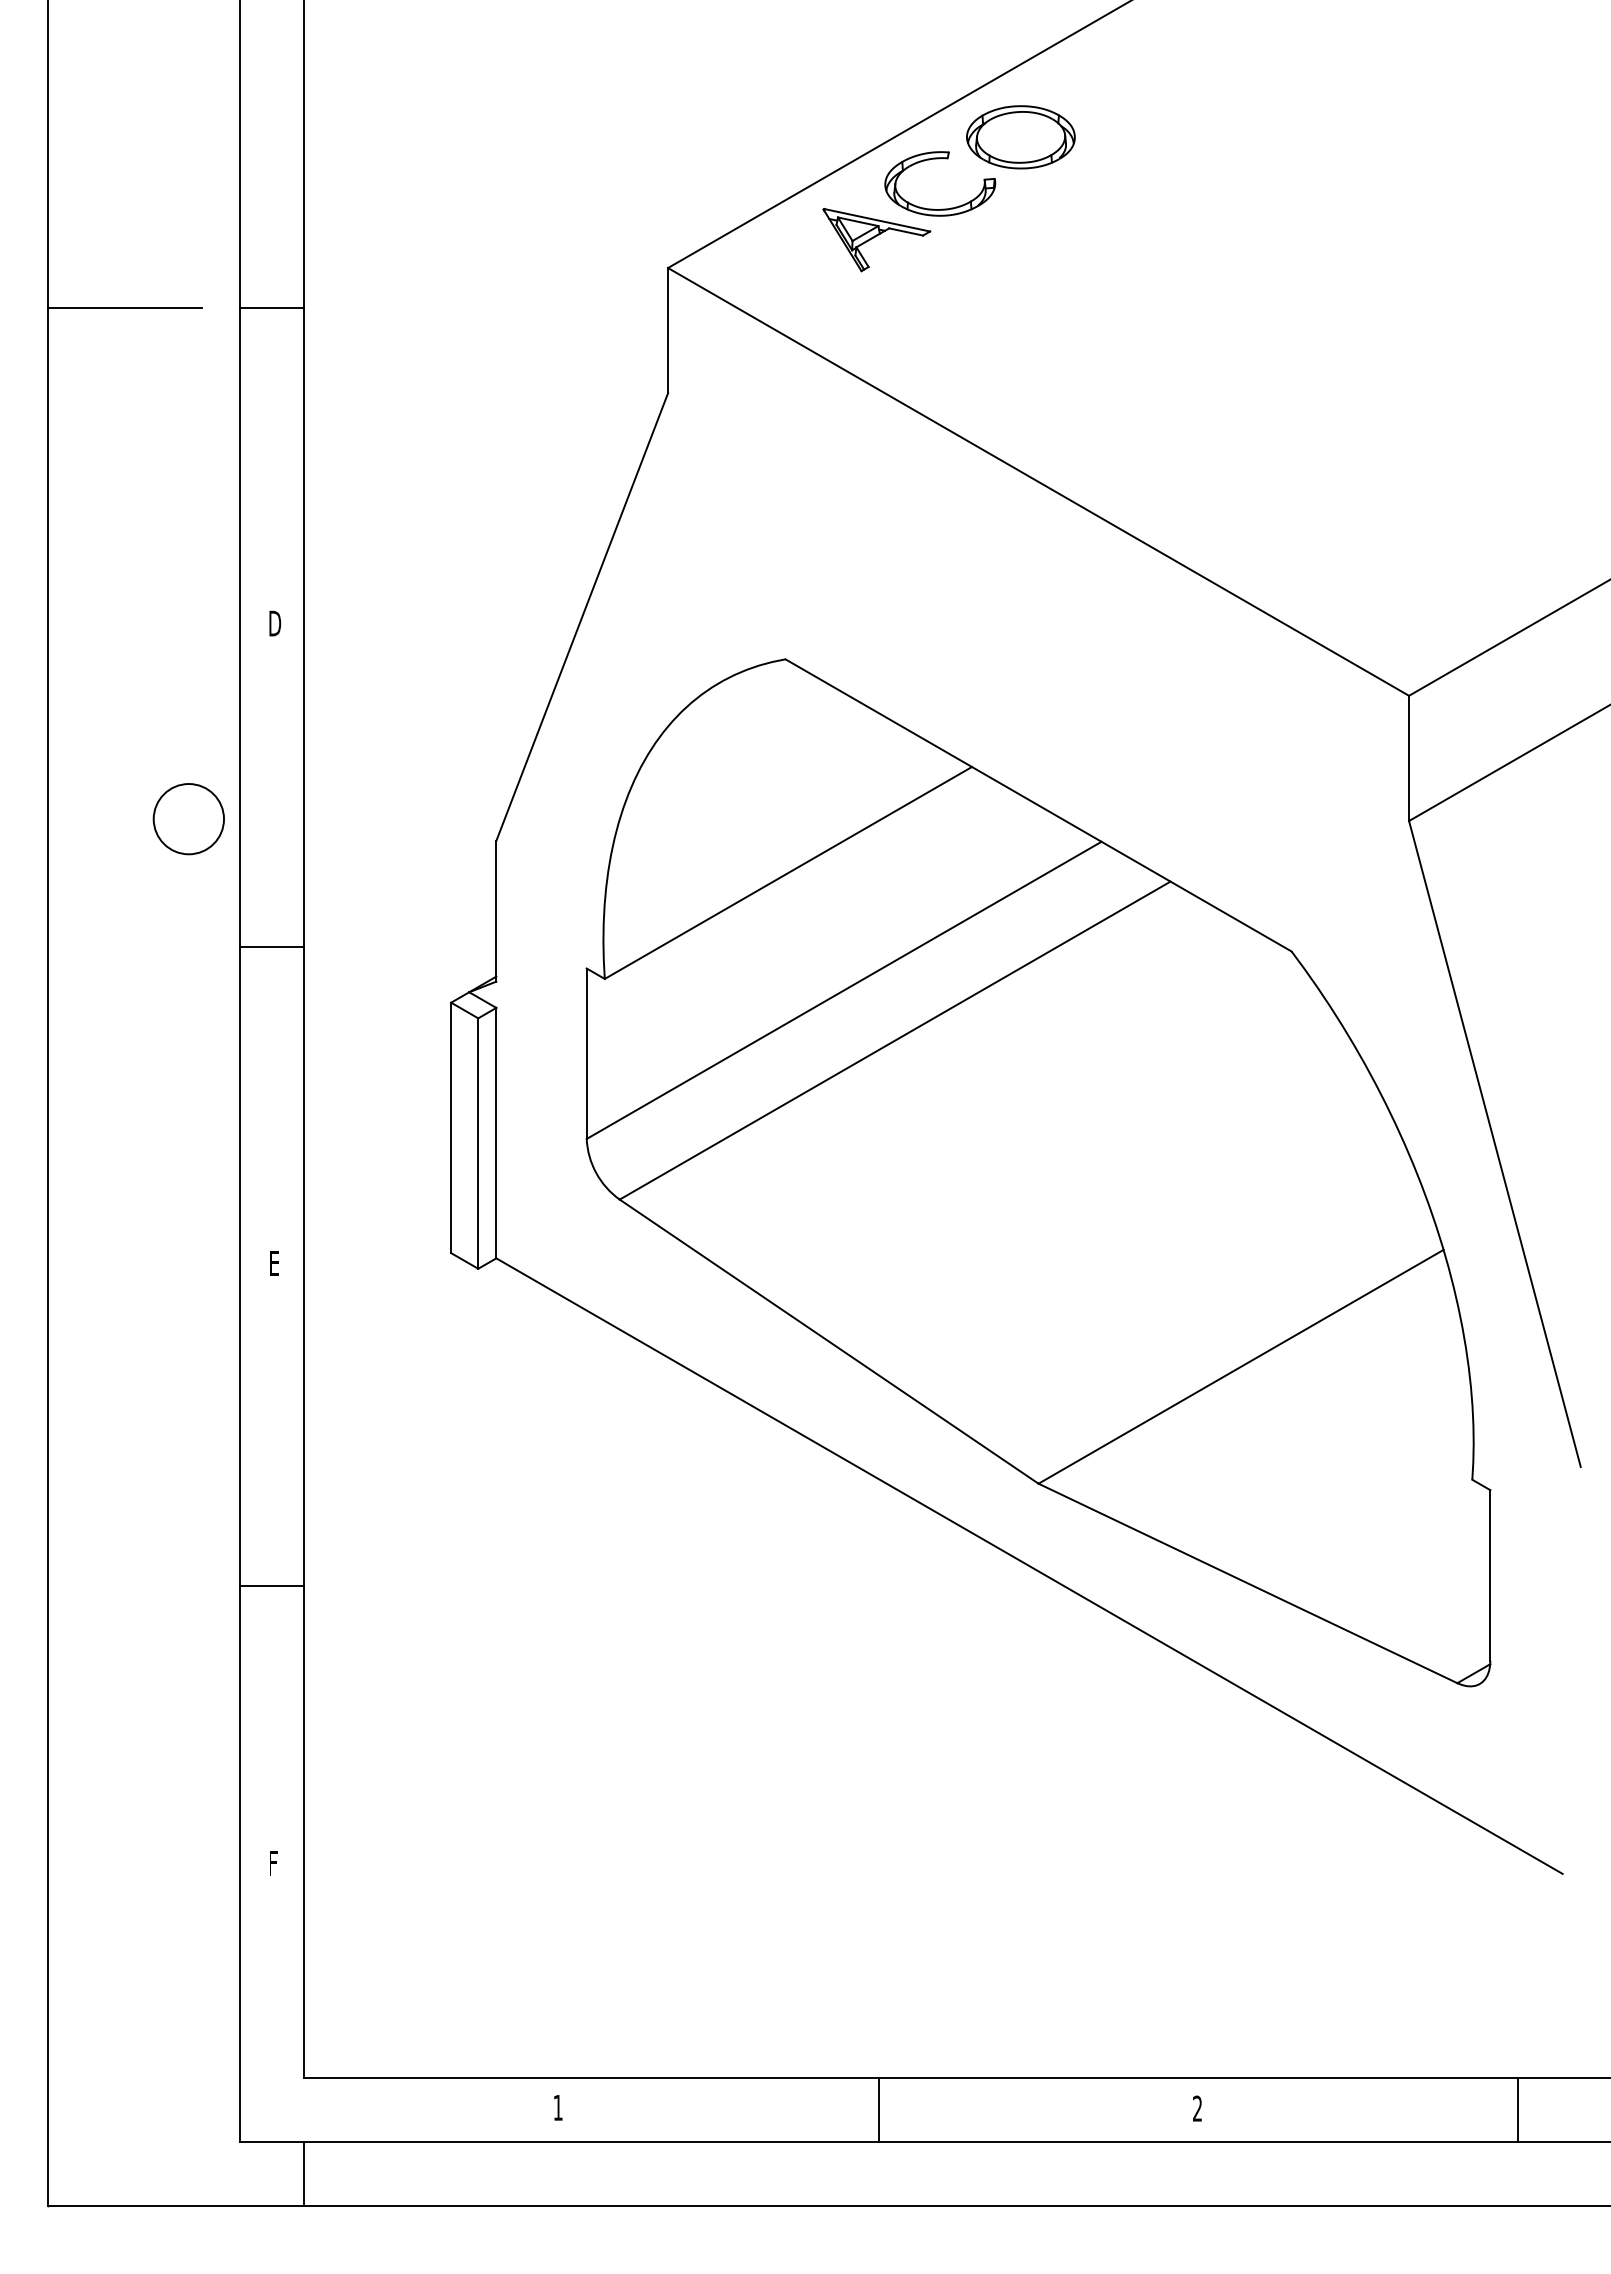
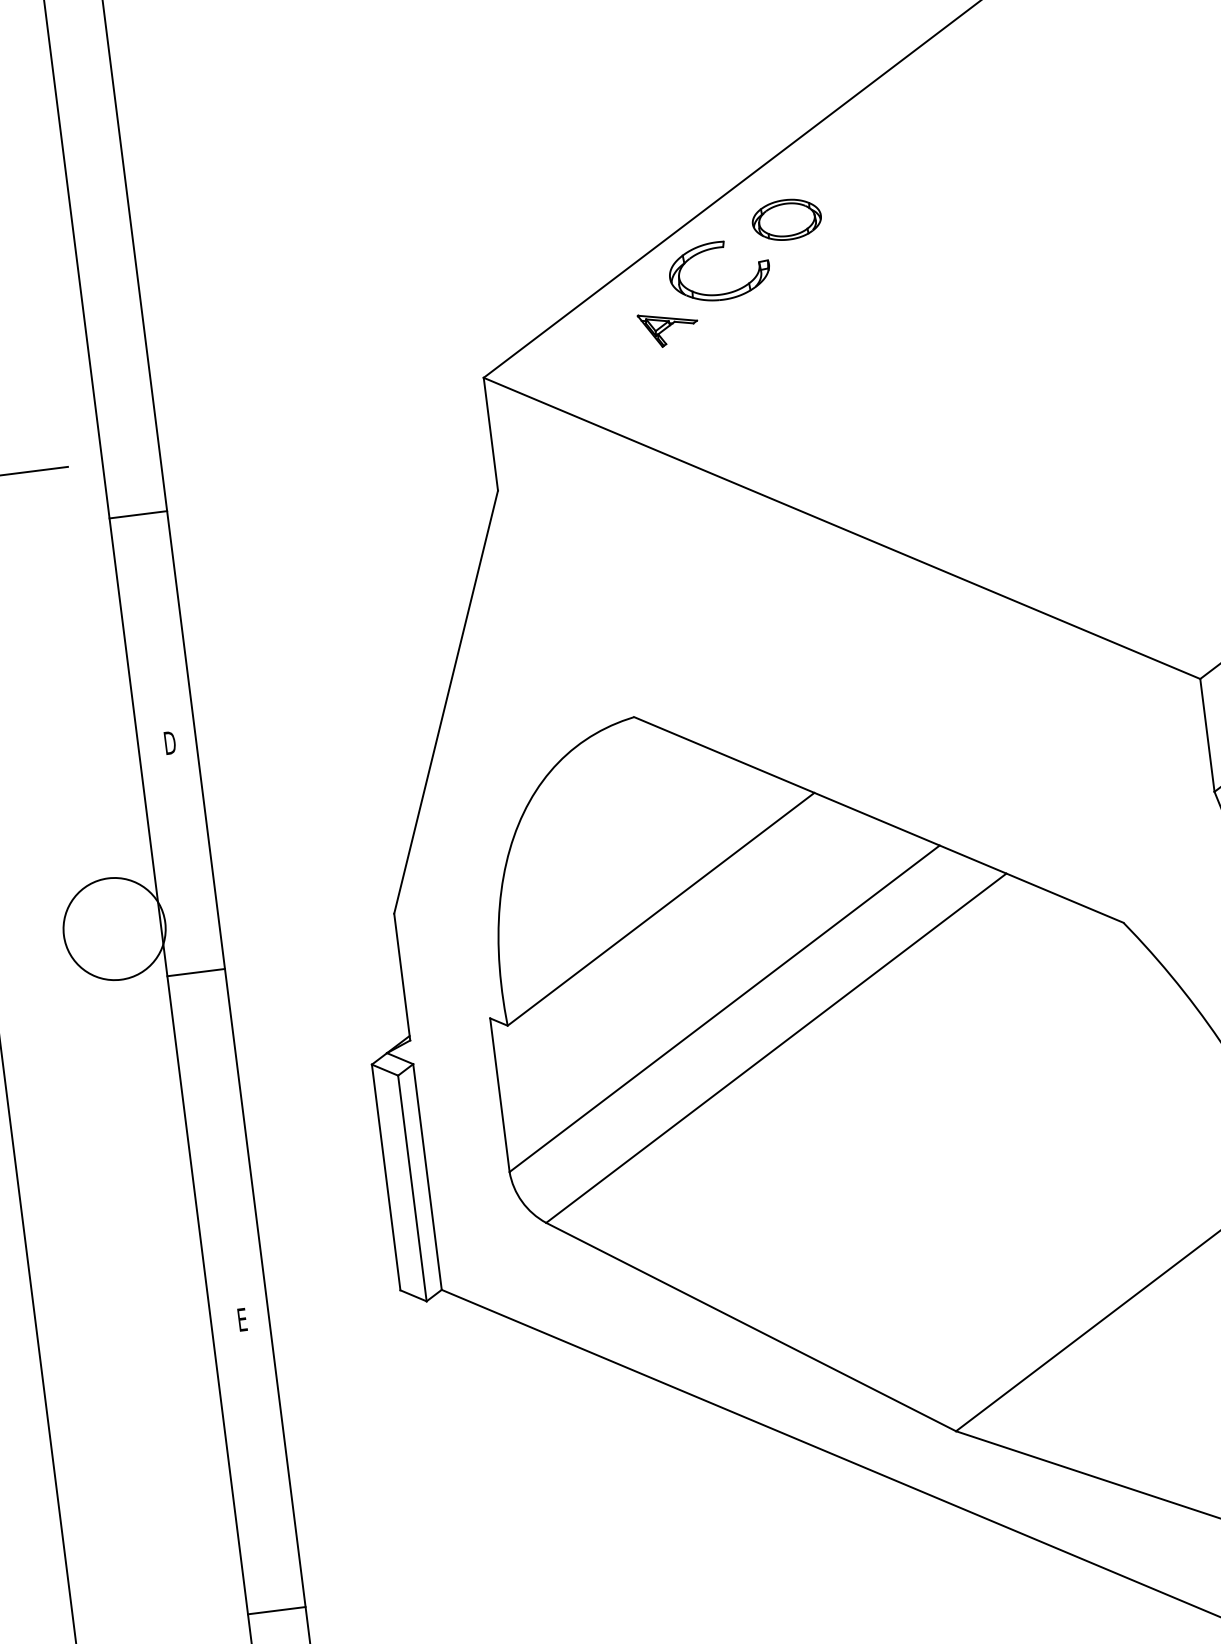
part: (1020, 137) -> (786, 220), size x0.7
part: (876, 240) -> (668, 329), size x0.6
line: (271, 307) -> (137, 514), moved
circle: (188, 819) -> (114, 929), size x1.6
line: (271, 946) -> (195, 972), moved

